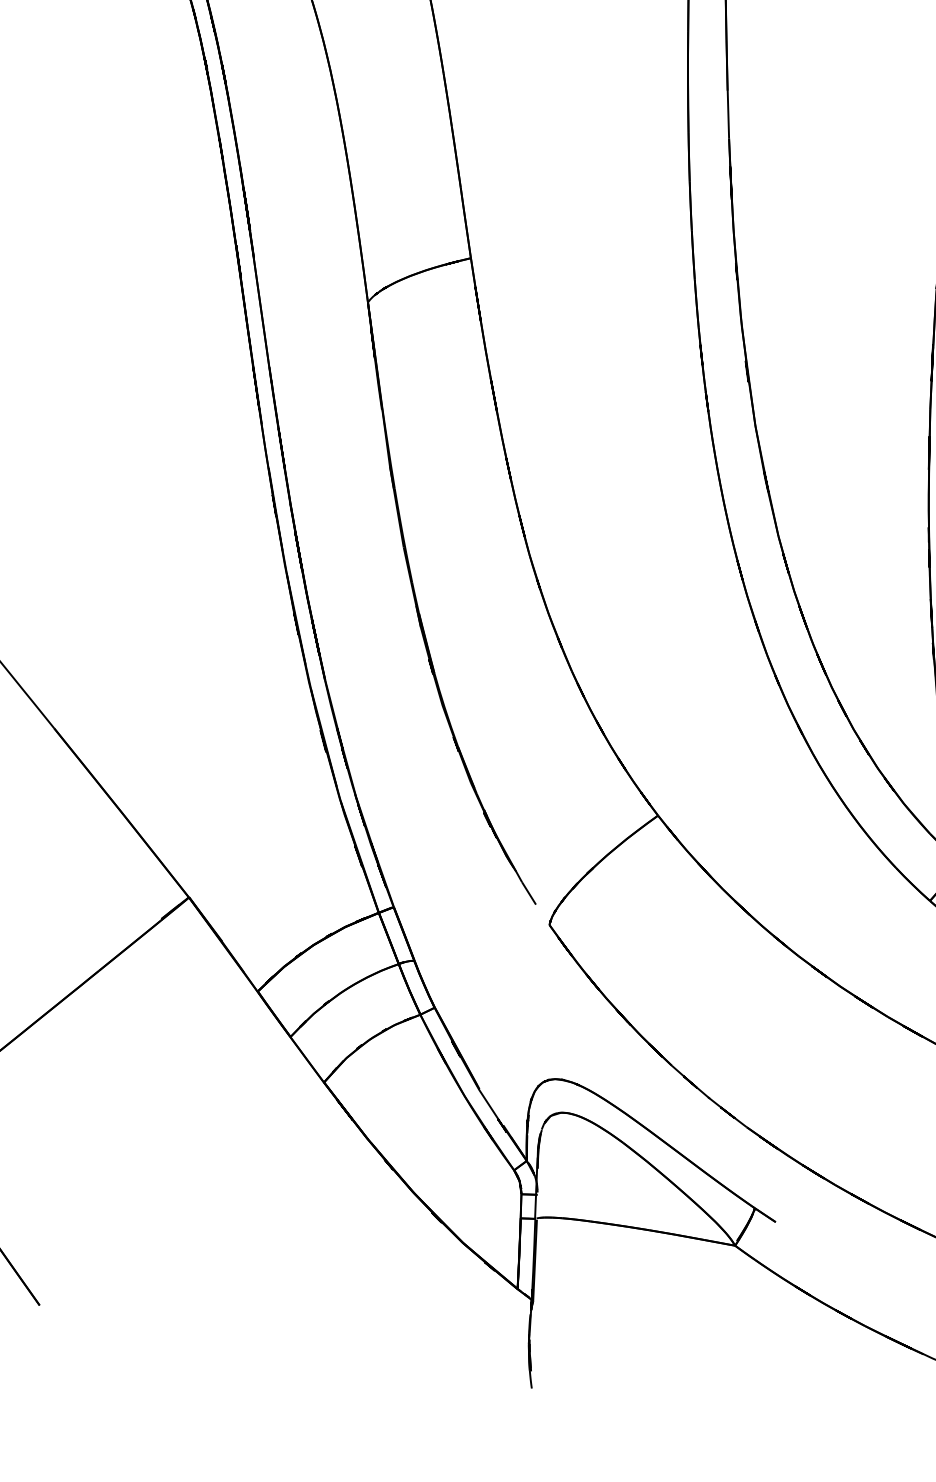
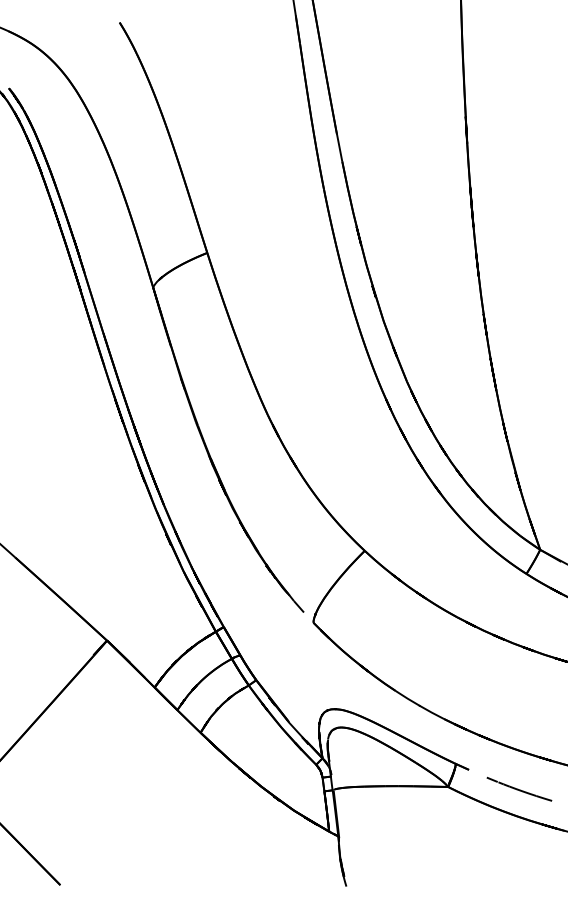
part: (857, 1268) -> (519, 788), added

